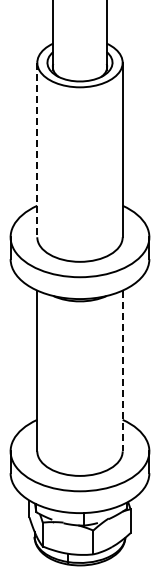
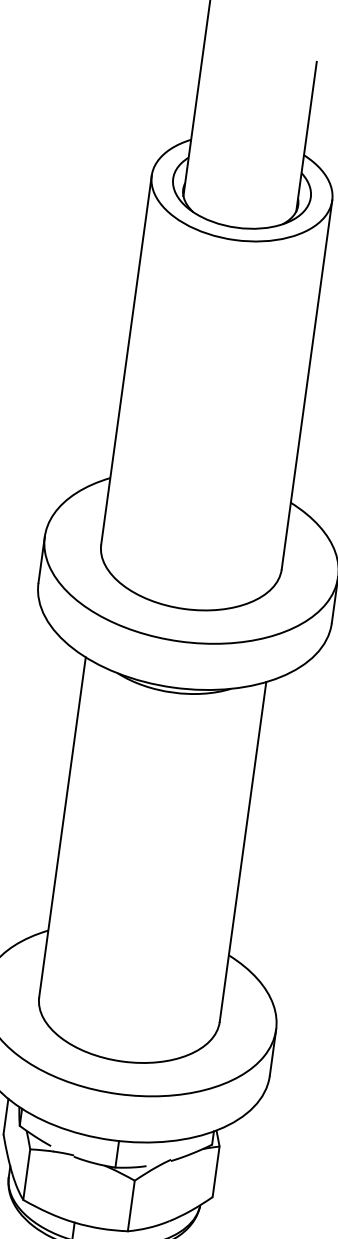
line: (37, 150) -> (126, 361), dashed -> solid
line: (122, 371) -> (242, 853), dashed -> solid

